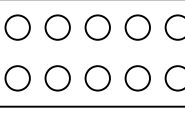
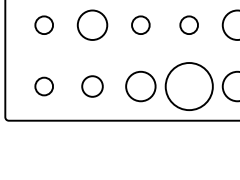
circle: (17, 26) -> (43, 24), size x0.6
circle: (97, 26) -> (140, 24), size x0.6
circle: (137, 26) -> (188, 24), size x0.6
circle: (17, 78) -> (43, 86), size x0.6
circle: (57, 78) -> (92, 86), size x0.7
circle: (137, 78) -> (188, 86), size x1.6

